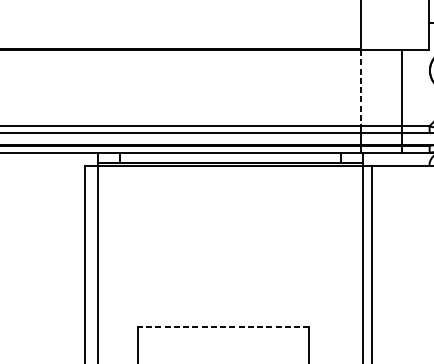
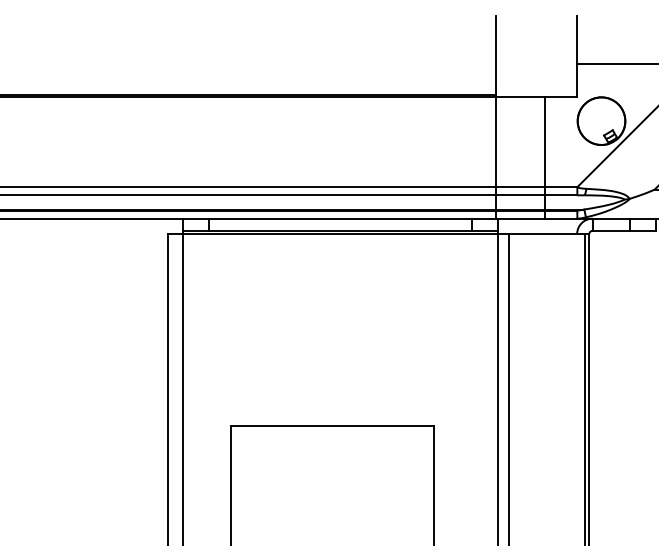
line: (360, 88) -> (495, 142), dashed -> solid
line: (223, 326) -> (332, 425), dashed -> solid

